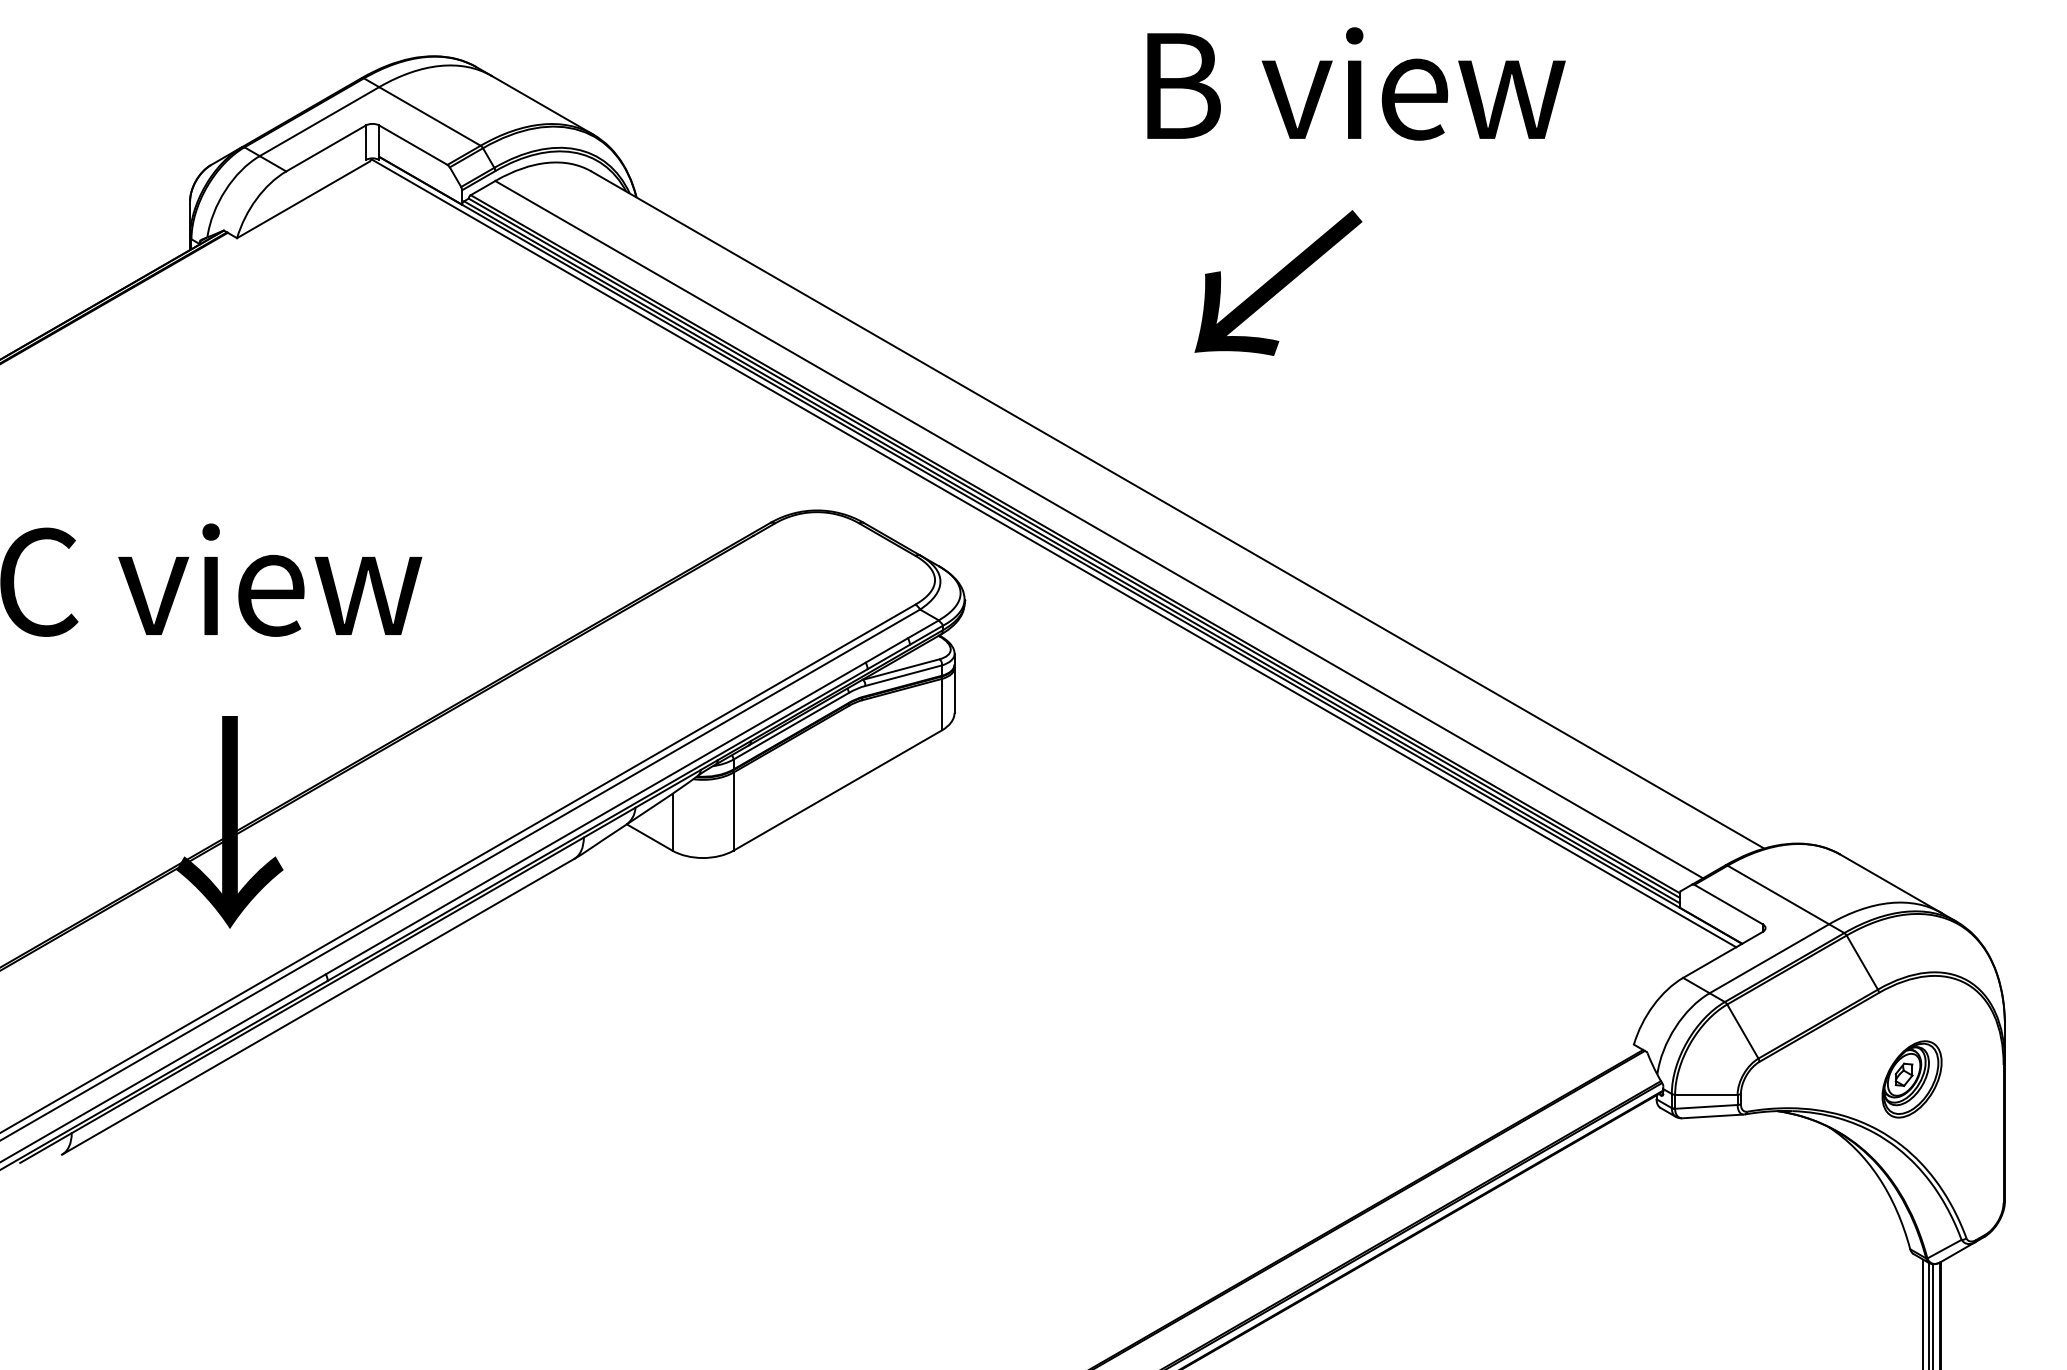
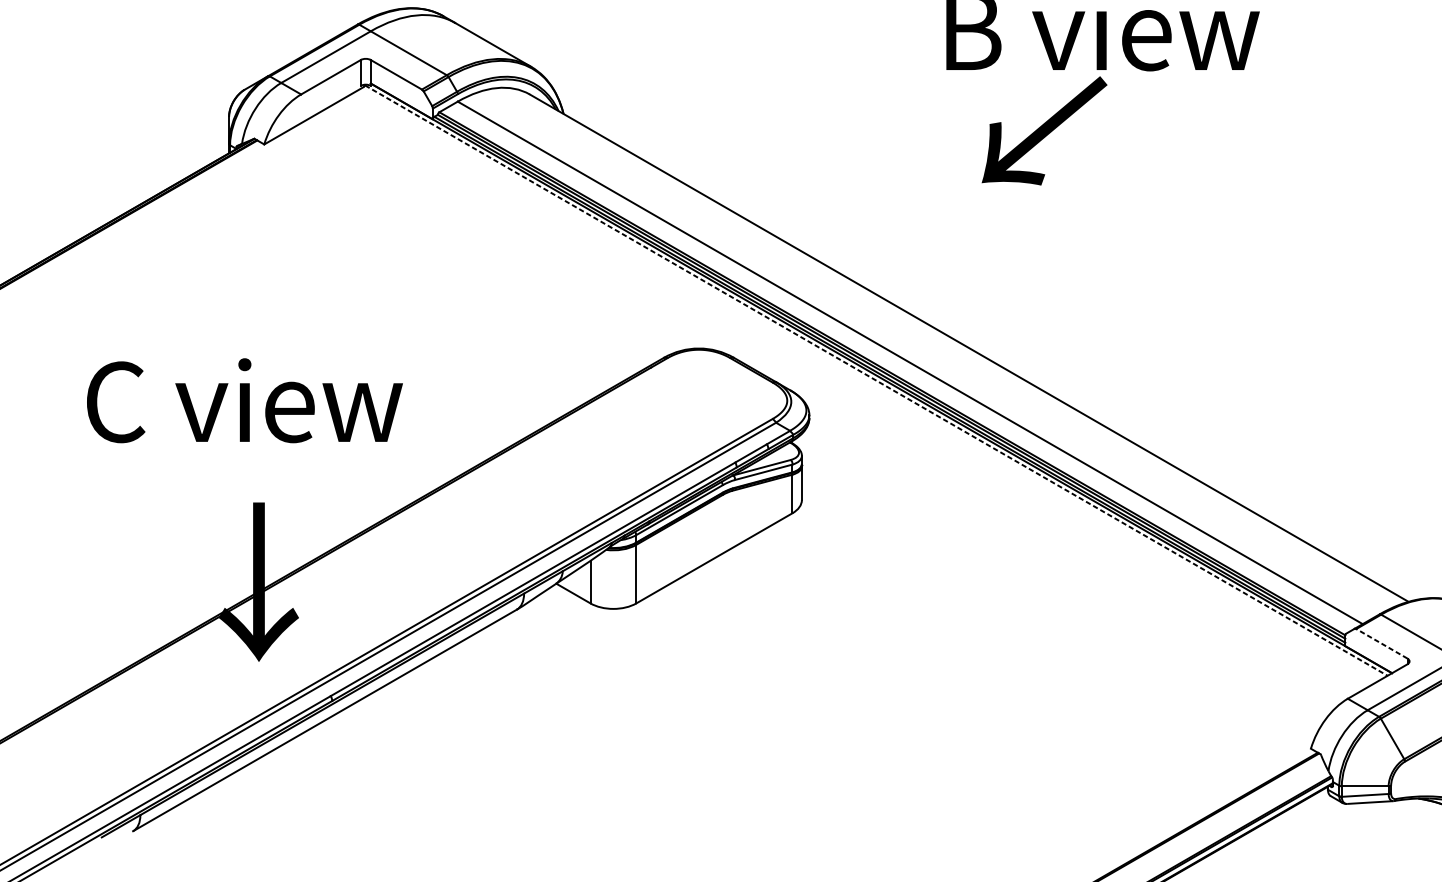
text: (1278, 282) -> (1044, 130), moved
line: (1053, 553) -> (876, 380), solid -> dashed
line: (1728, 904) -> (1381, 643), solid -> dashed

